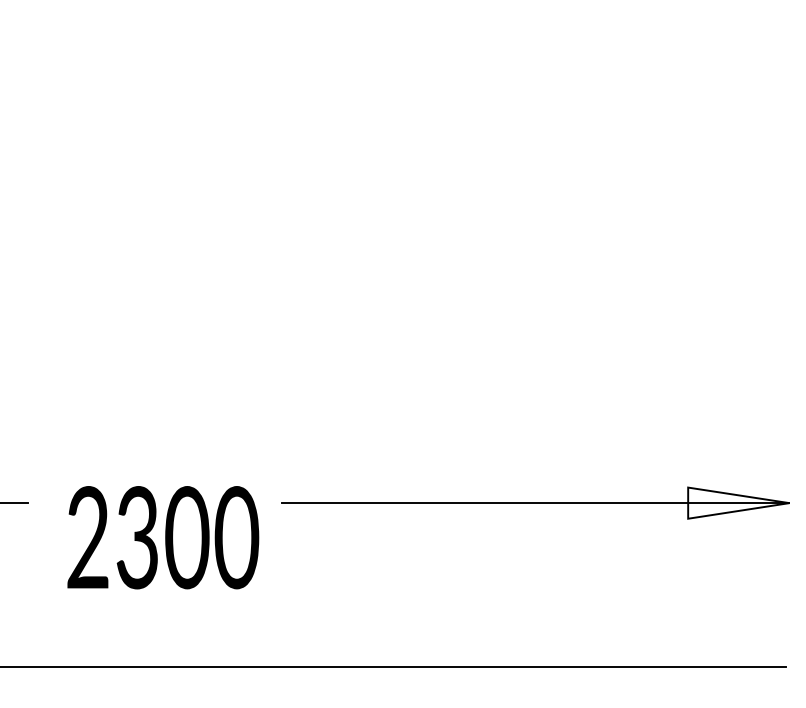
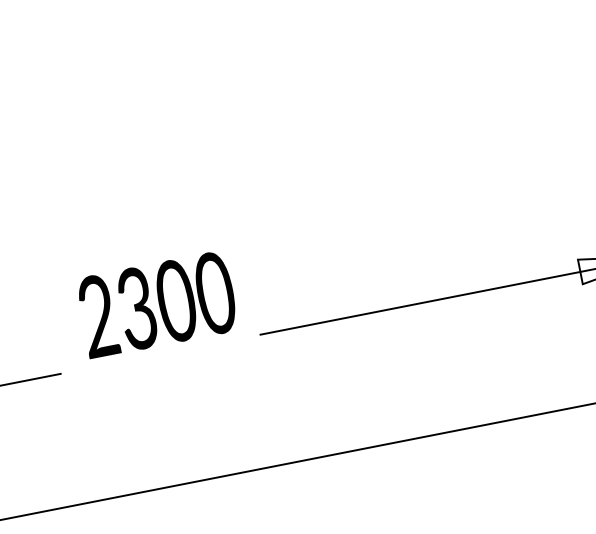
text: (163, 537) -> (157, 304), moved

